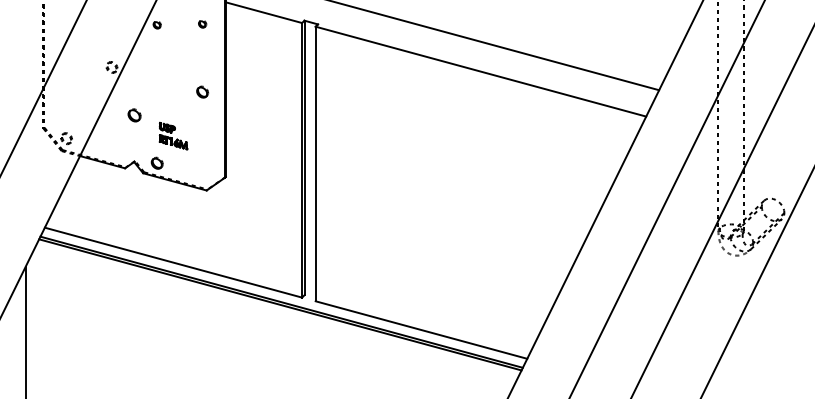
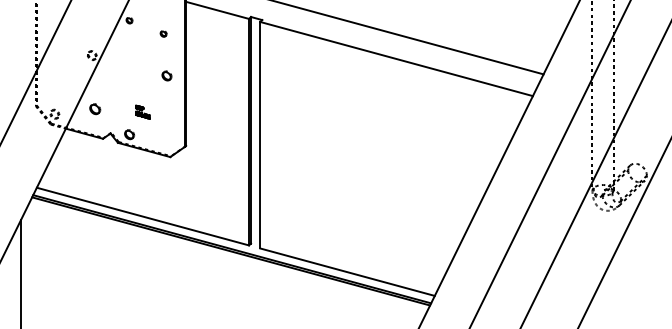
part: (202, 24) -> (163, 34), moved
part: (134, 115) -> (95, 109), moved
part: (173, 135) -> (142, 111), size x0.6

